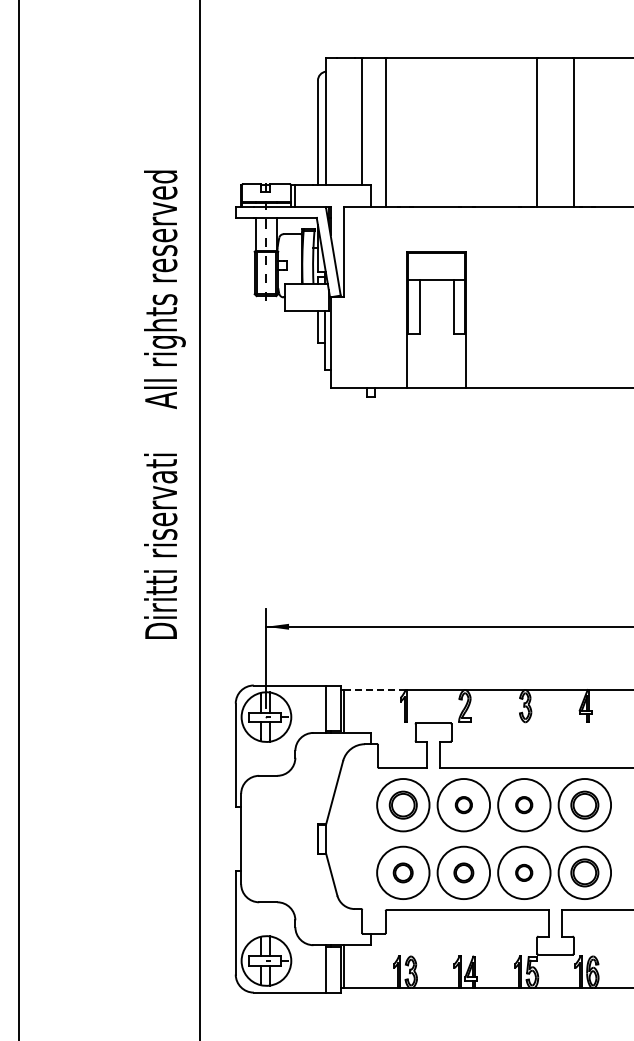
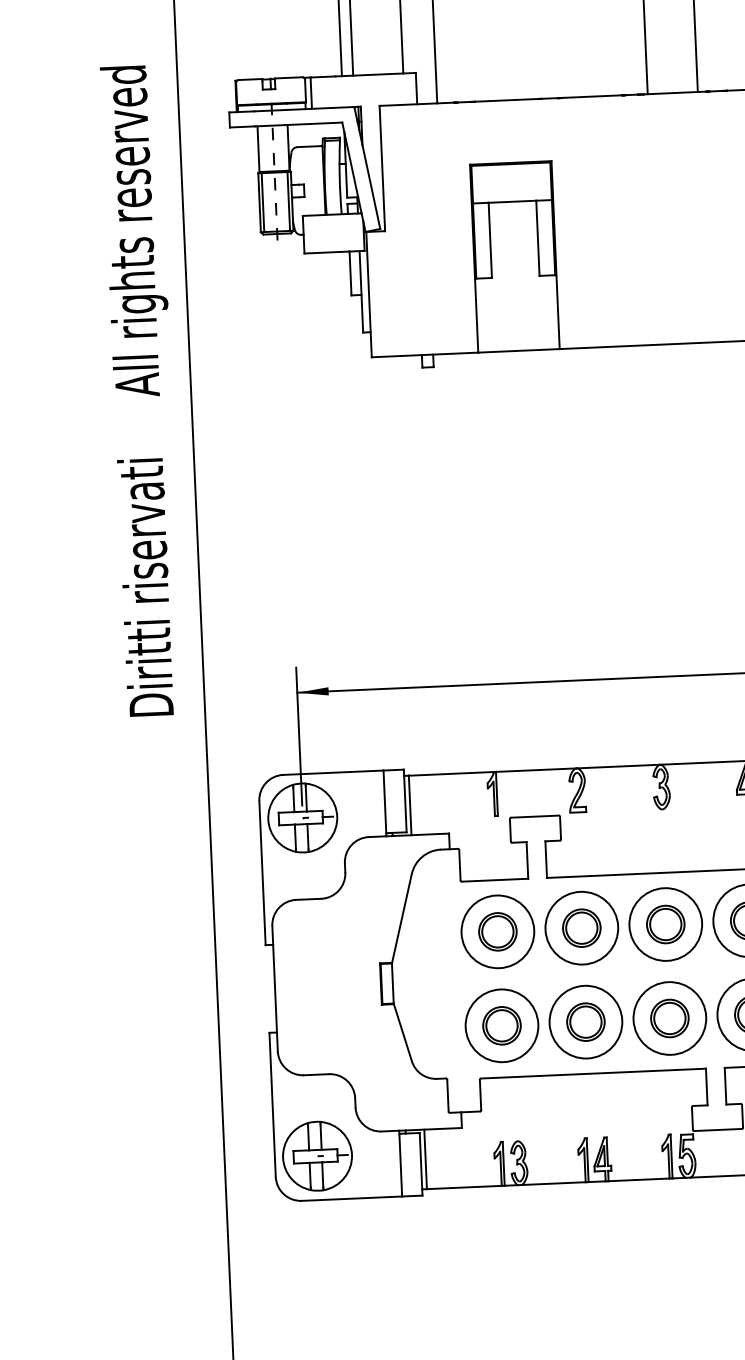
line: (374, 690) -> (451, 774), dashed -> solid
part: (463, 804) -> (581, 927), size x1.67
part: (523, 804) -> (664, 923), size x1.67
part: (402, 872) -> (500, 1025), size x1.43
part: (463, 872) -> (585, 1021), size x1.43
part: (523, 872) -> (668, 1017), size x1.67

